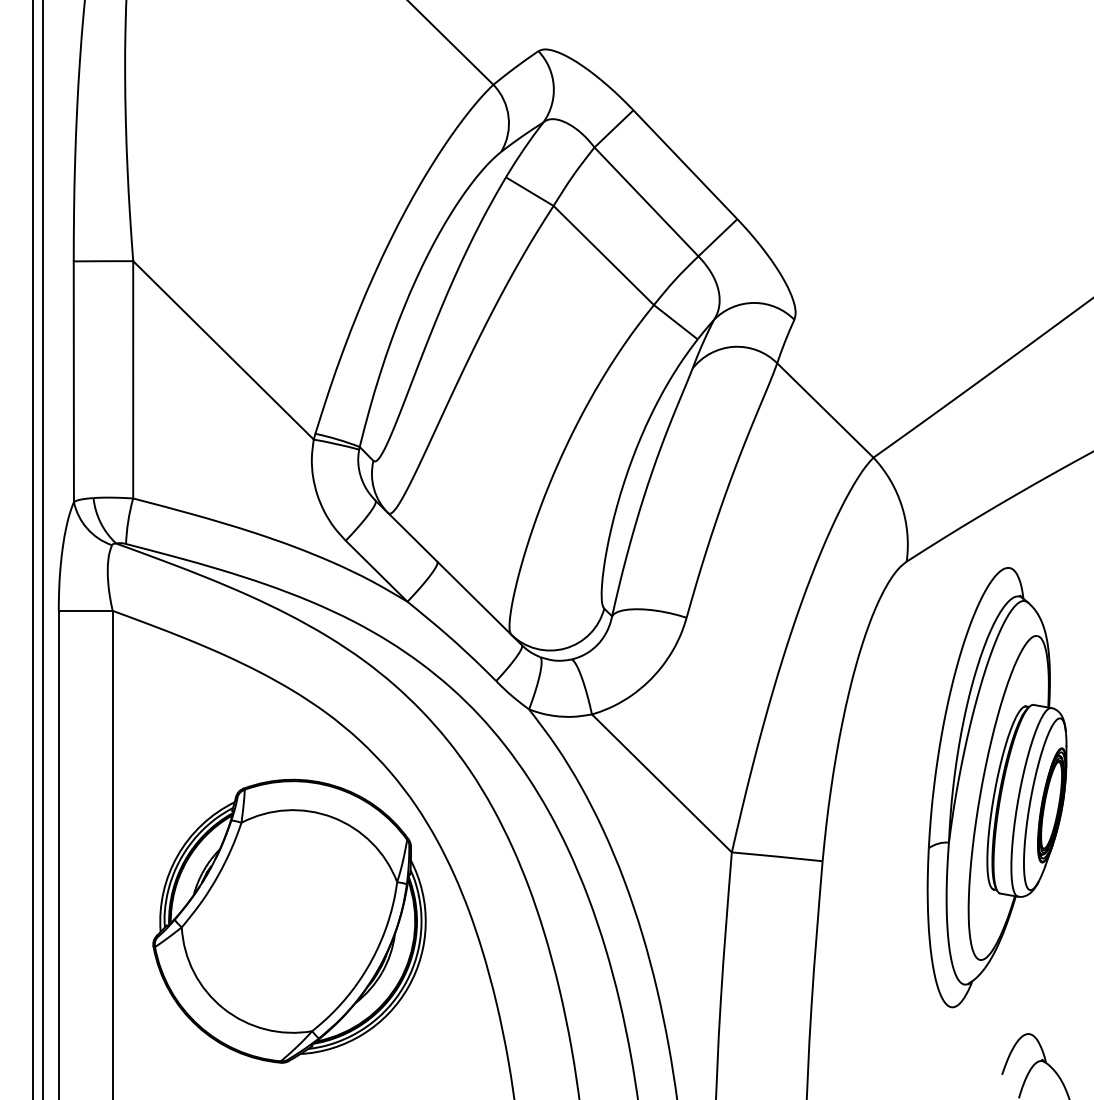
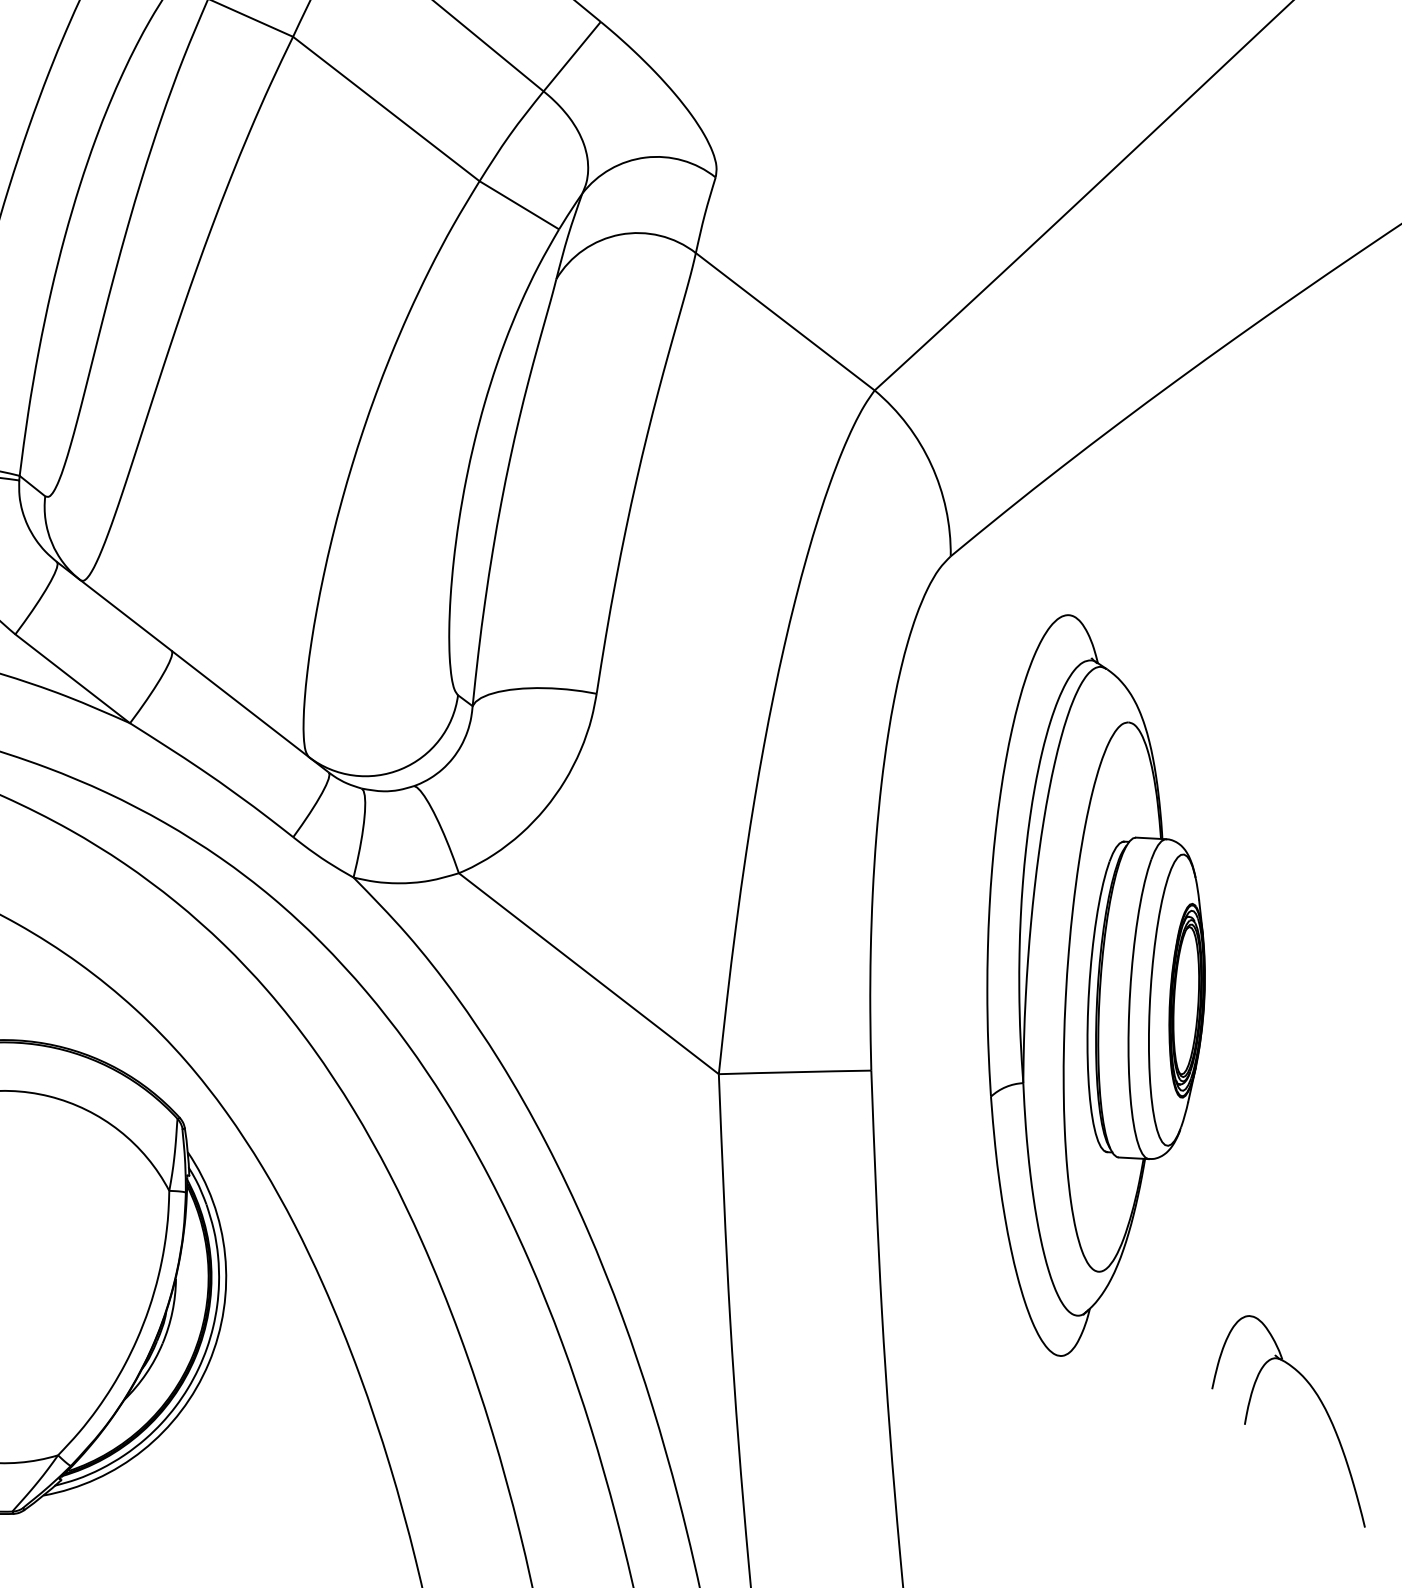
part: (996, 787) -> (1091, 982), moved

